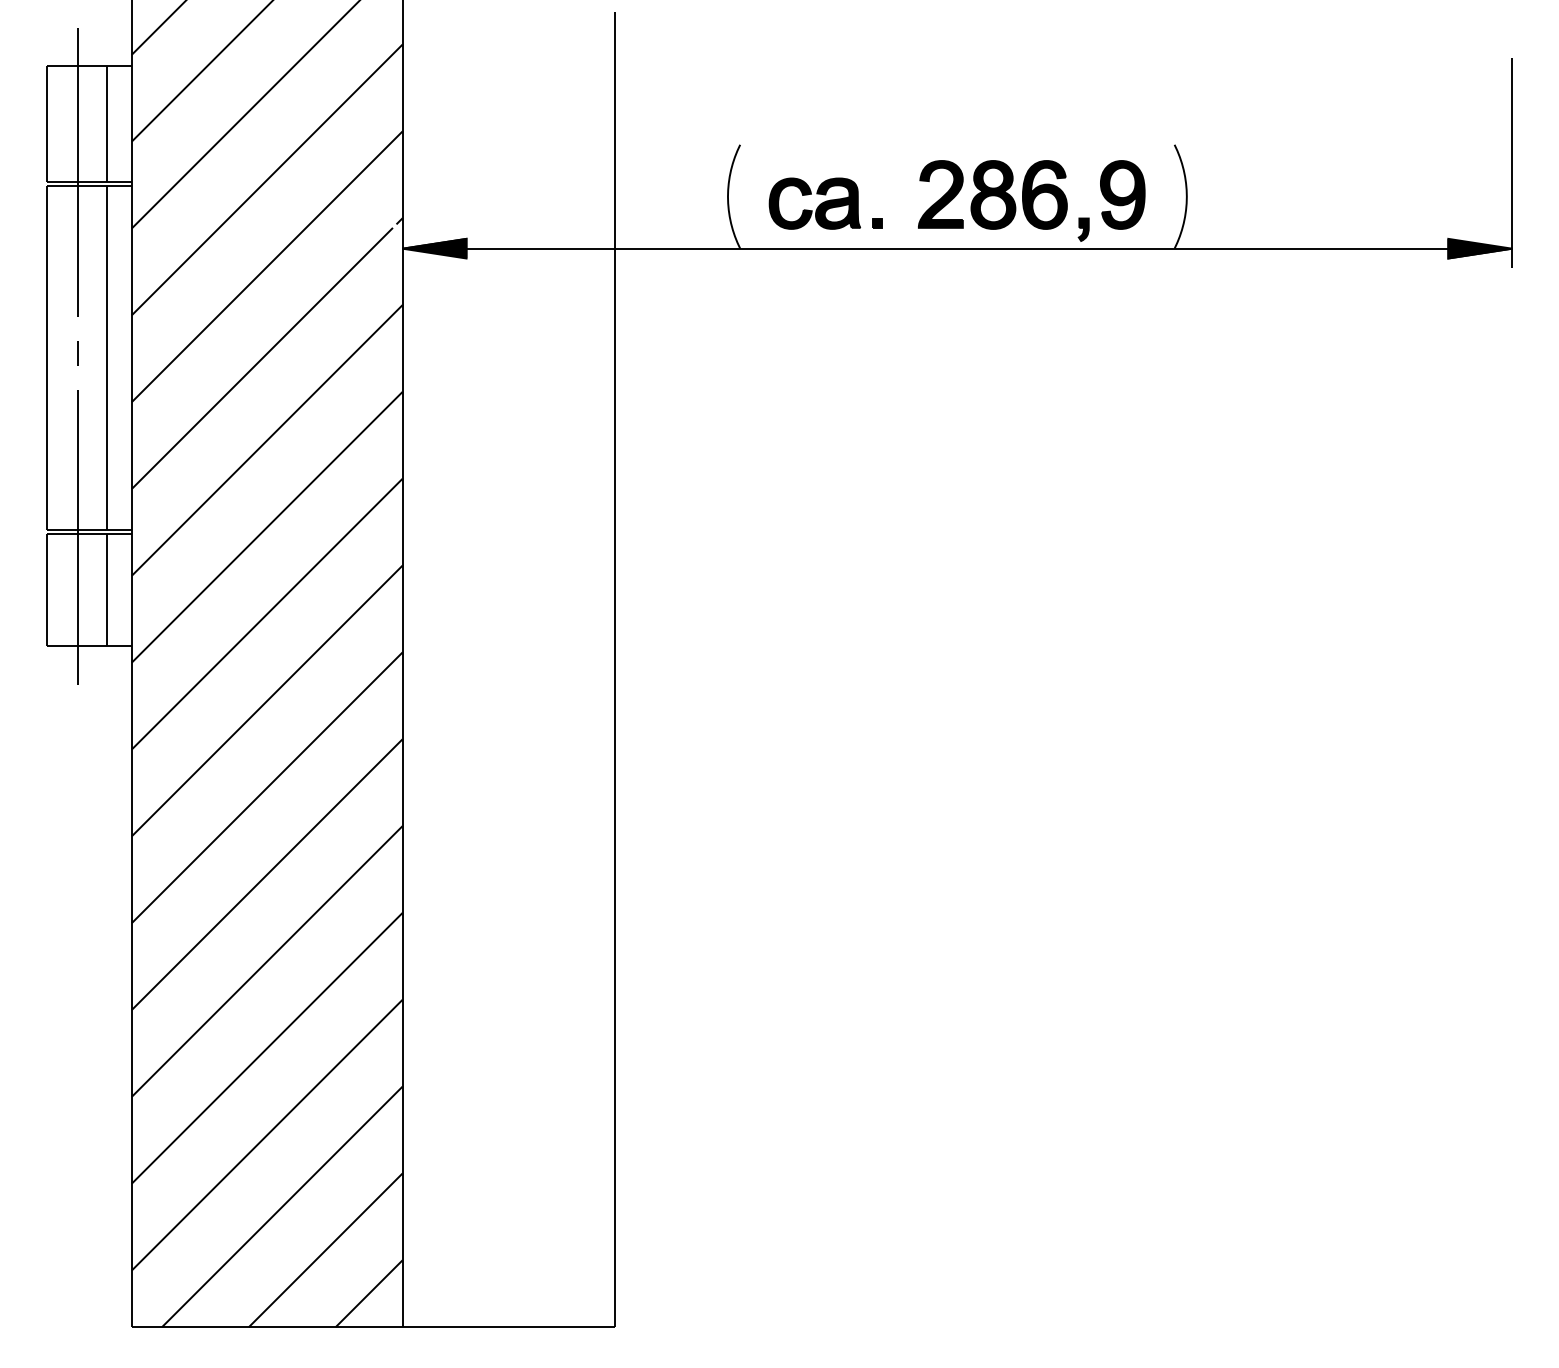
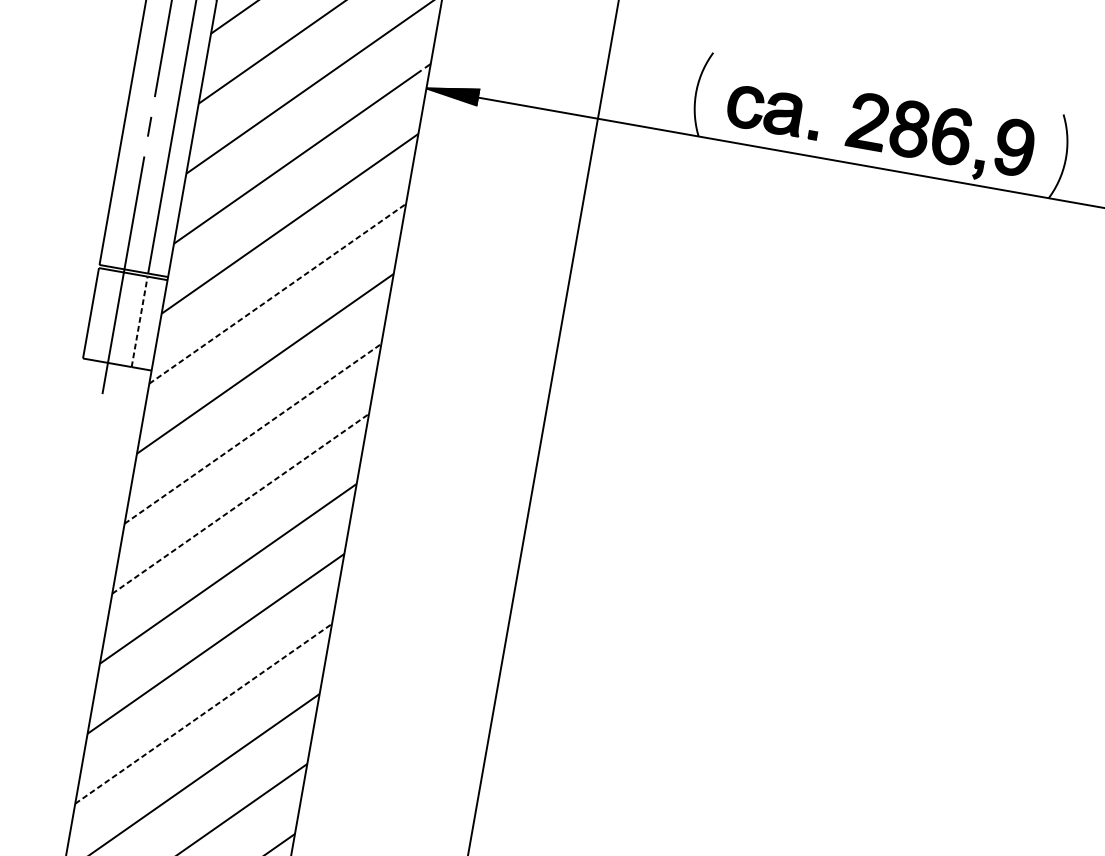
line: (267, 526) -> (278, 293), solid -> dashed
line: (107, 589) -> (140, 321), solid -> dashed
line: (267, 700) -> (253, 433), solid -> dashed
line: (267, 787) -> (240, 503), solid -> dashed
line: (267, 1047) -> (203, 713), solid -> dashed

